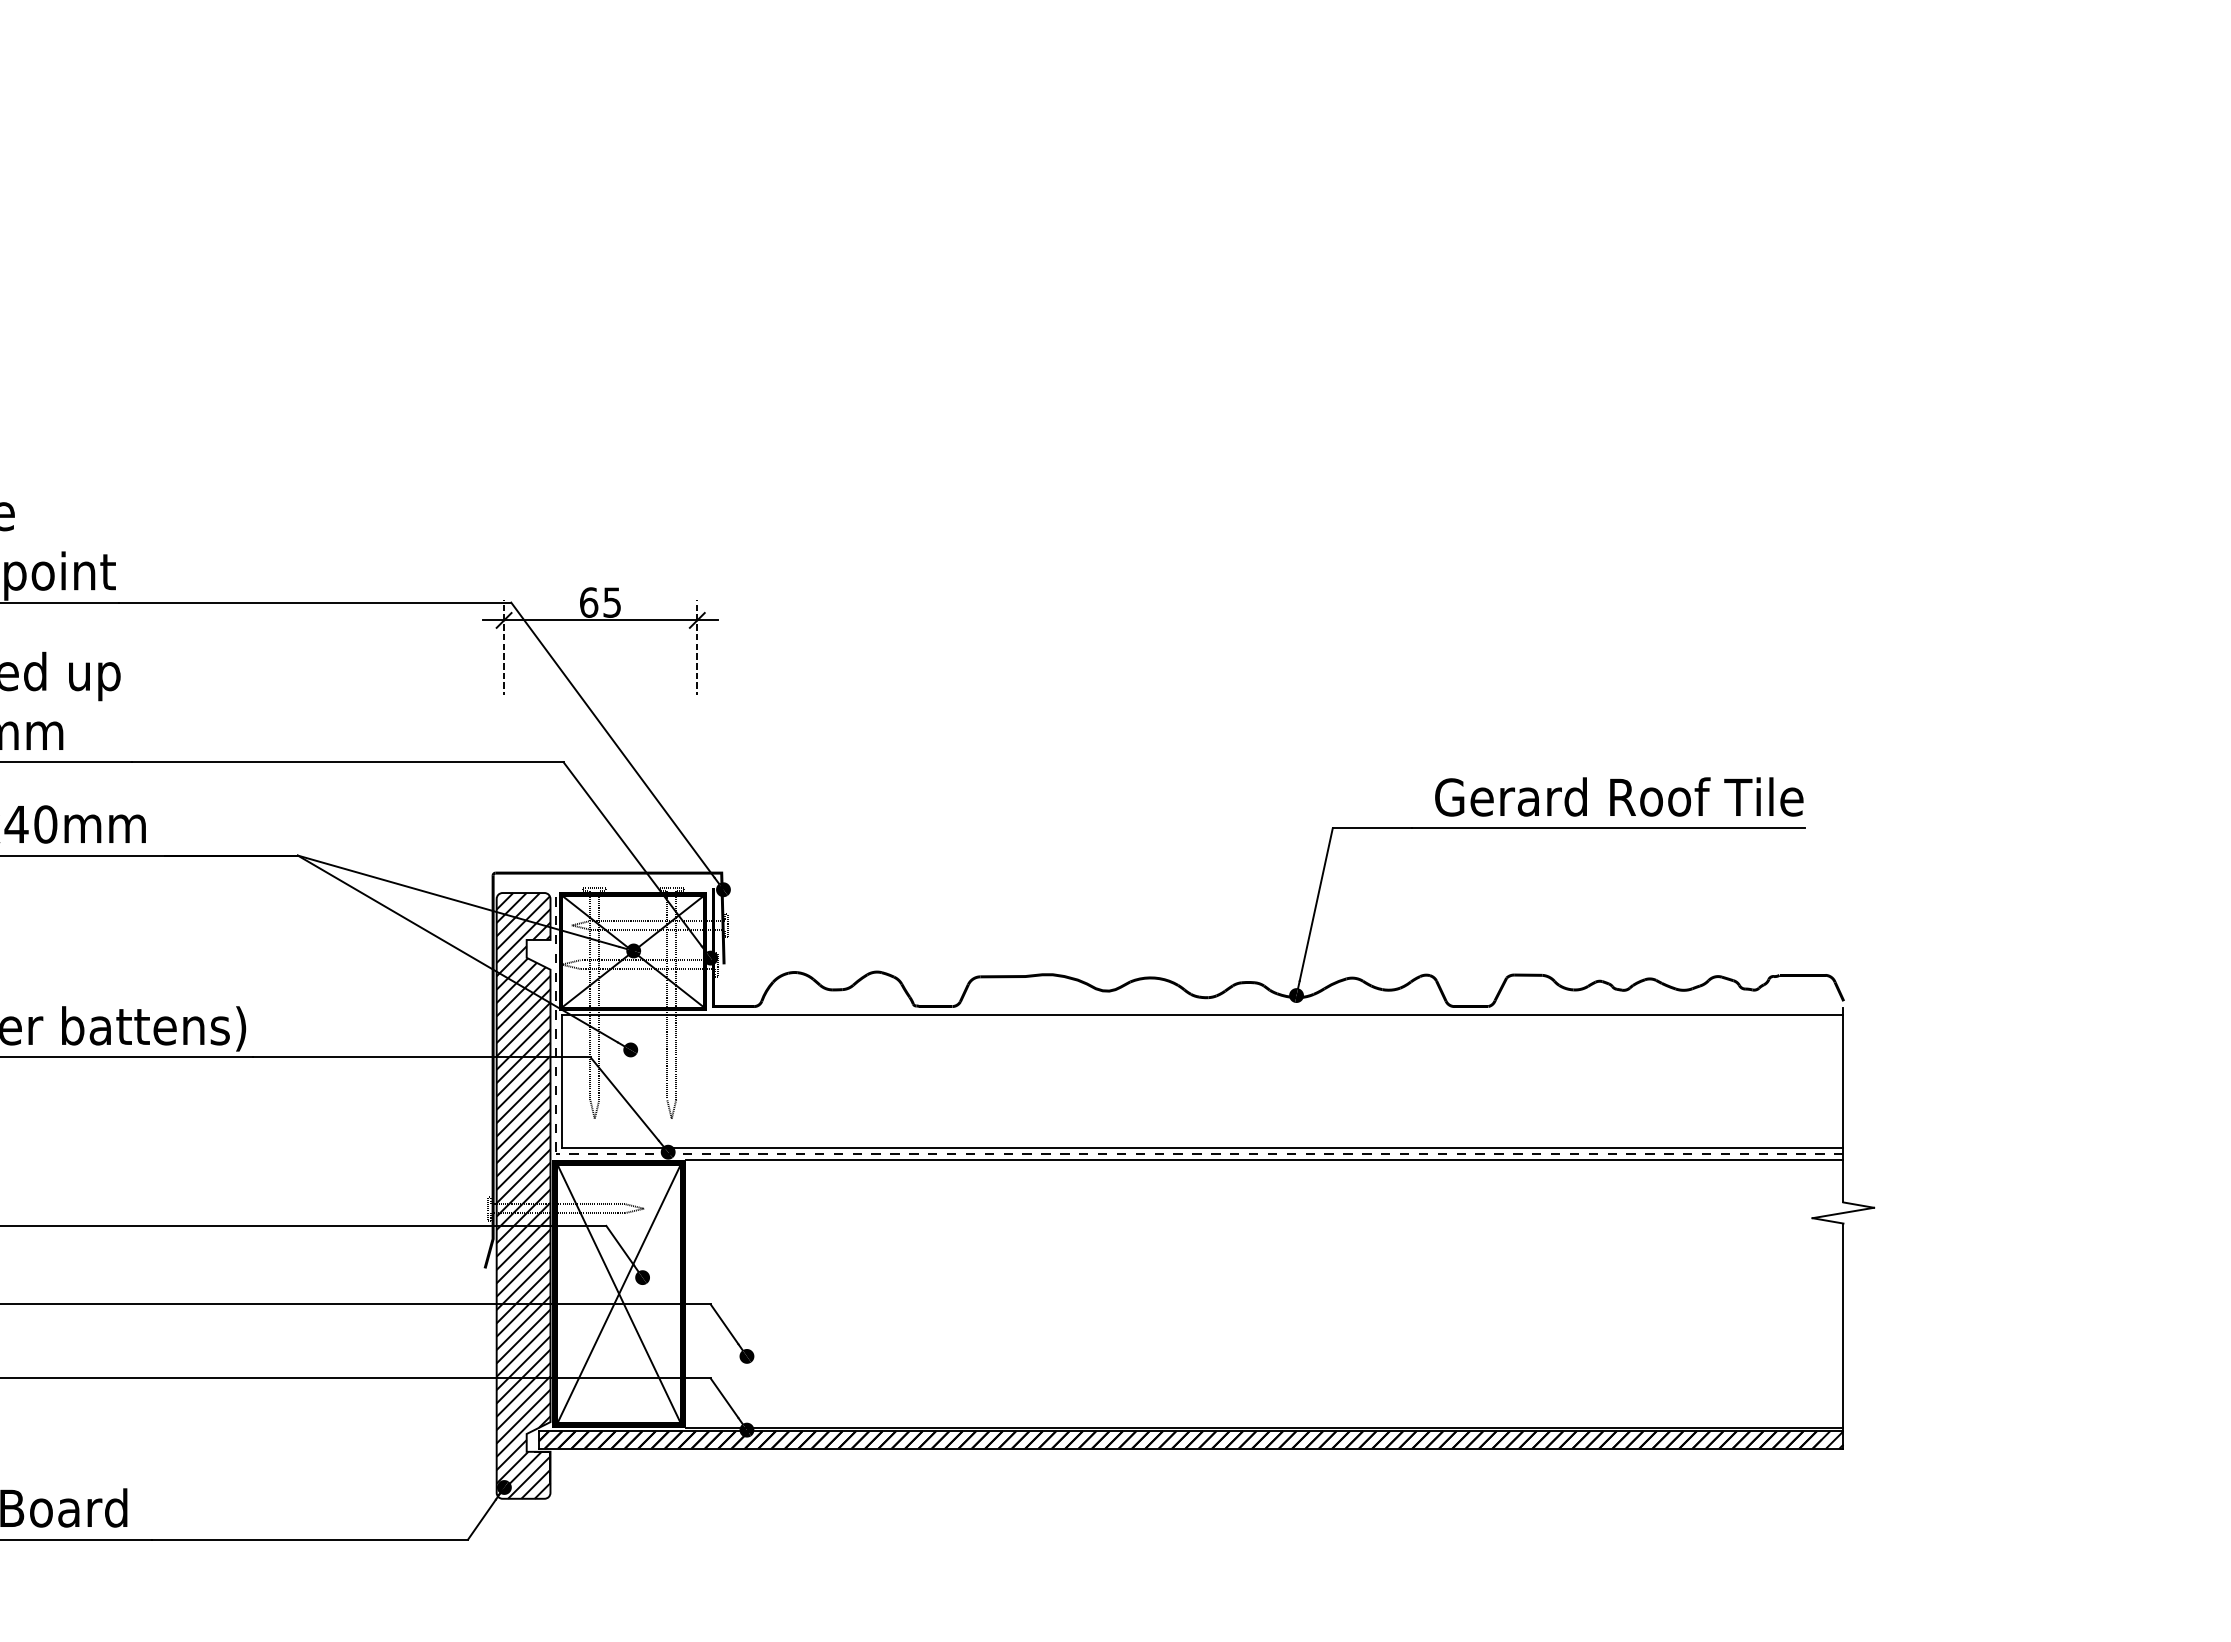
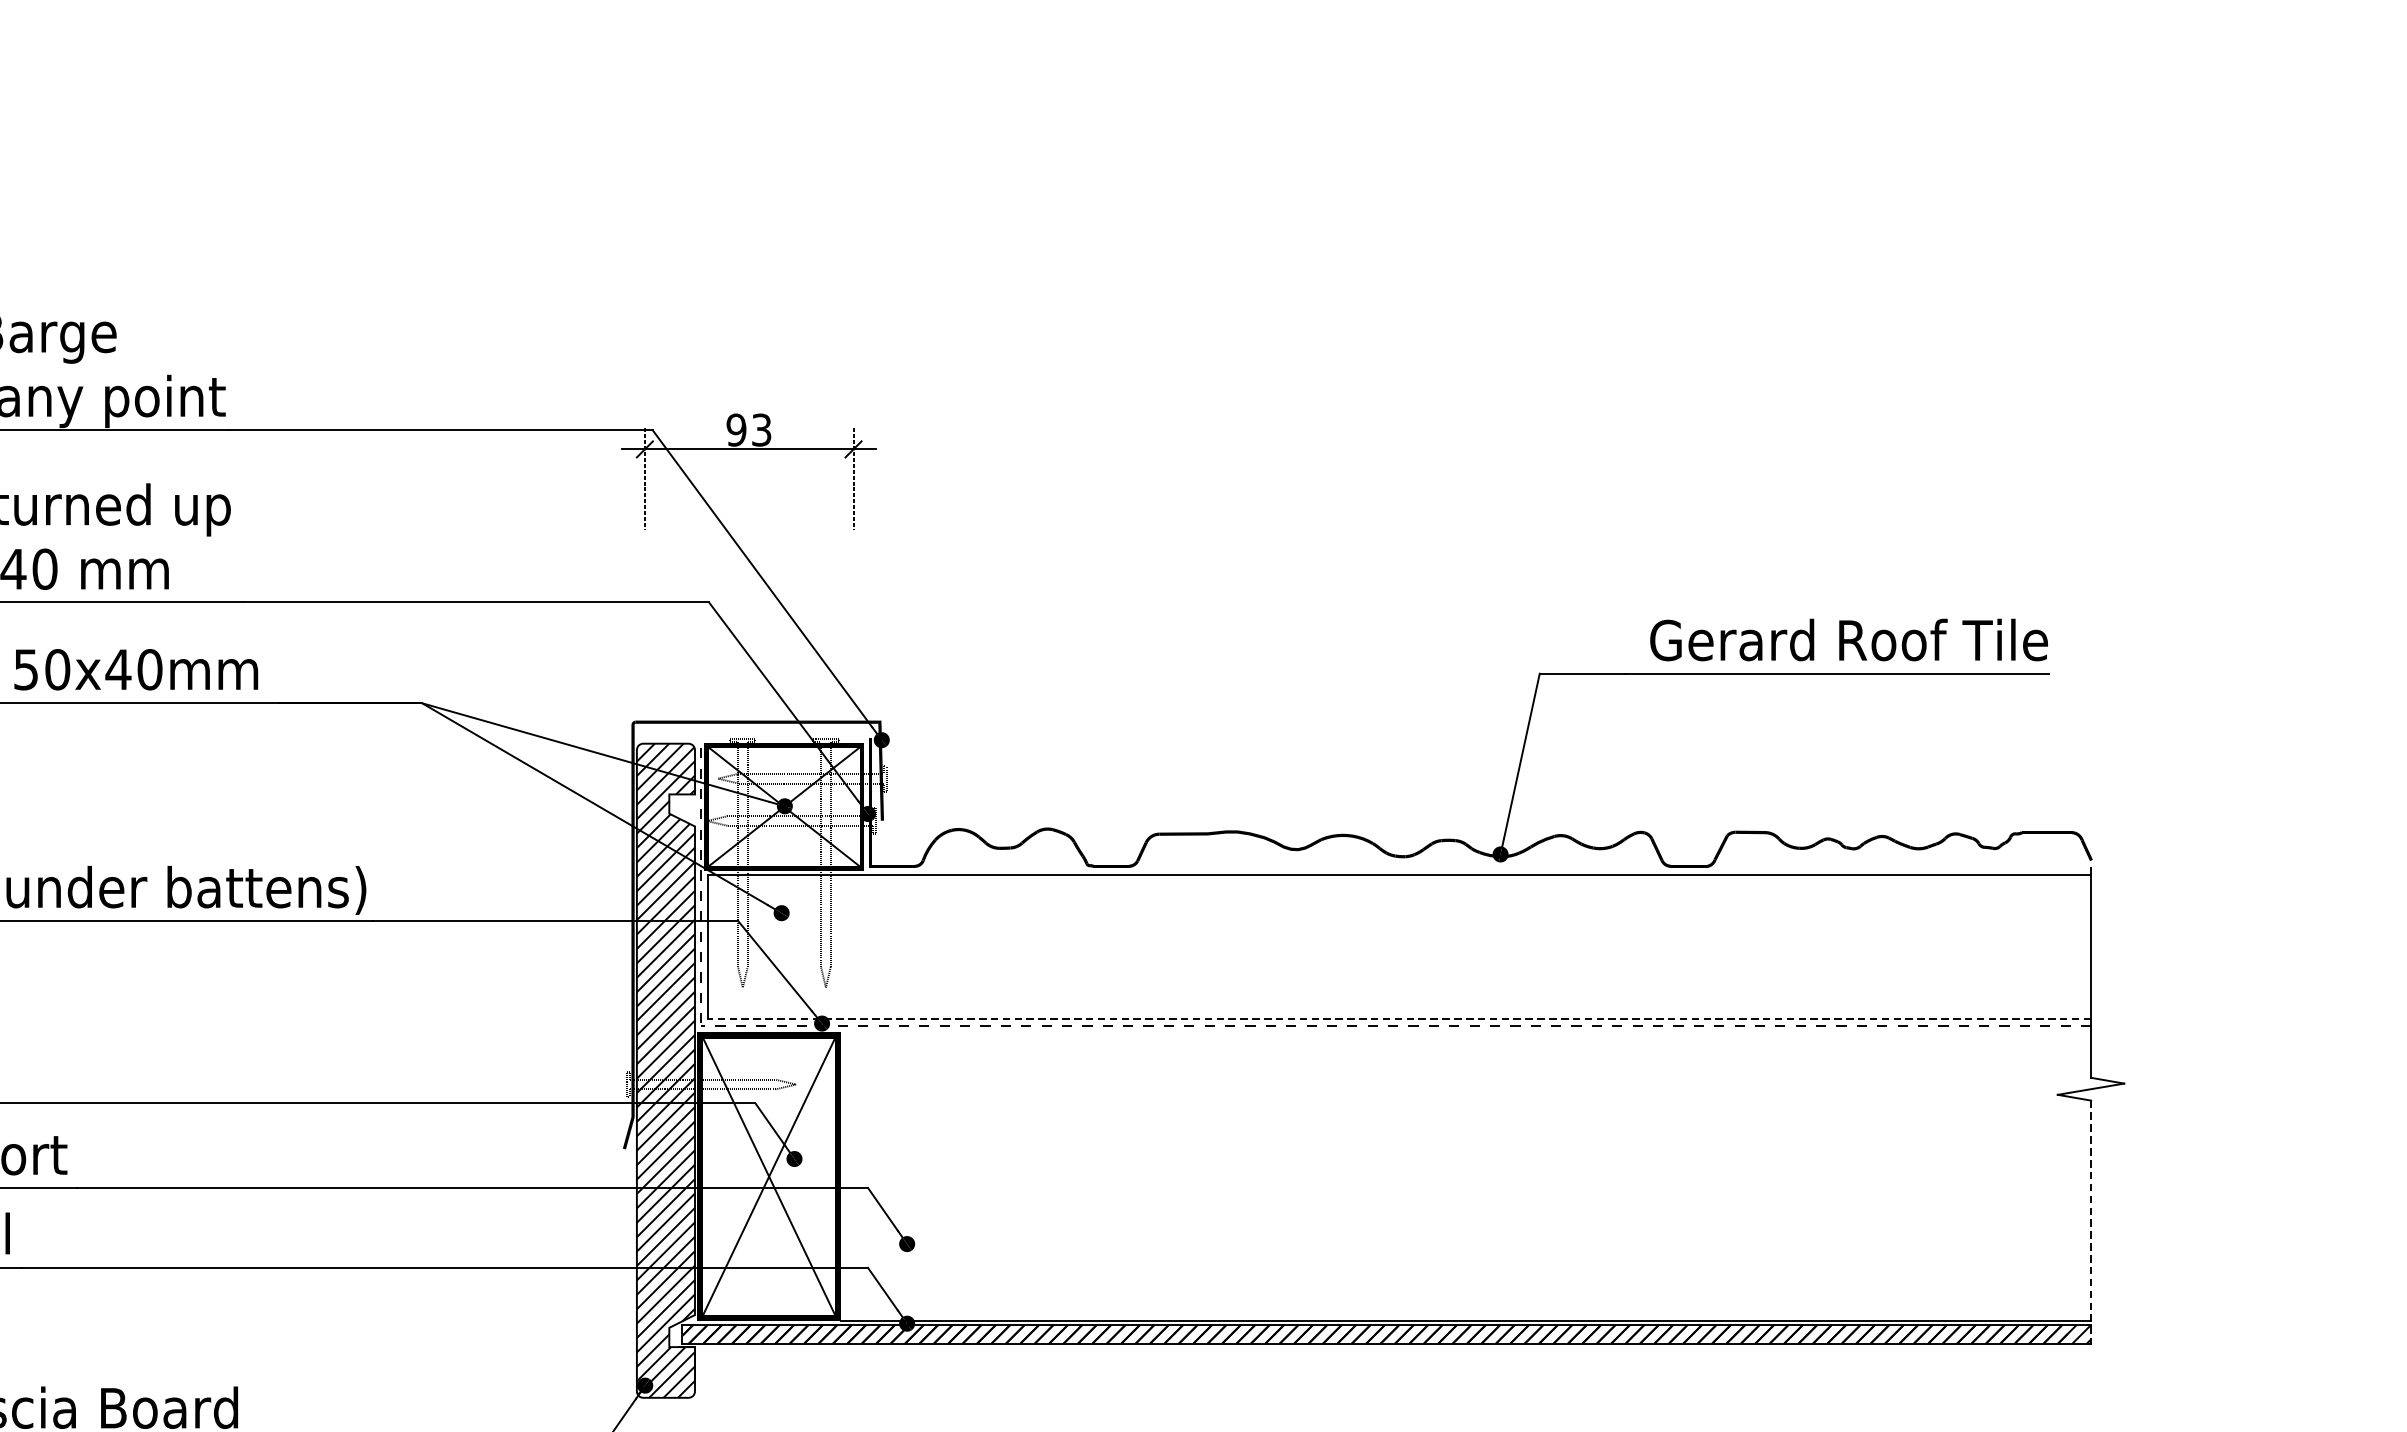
text: (600, 602) -> (749, 430), 65 -> 93
line: (1202, 1148) -> (1399, 1019), solid -> dashed
line: (1264, 1160) -> (1465, 1032), removed
line: (1843, 1336) -> (2091, 1222), solid -> dashed

